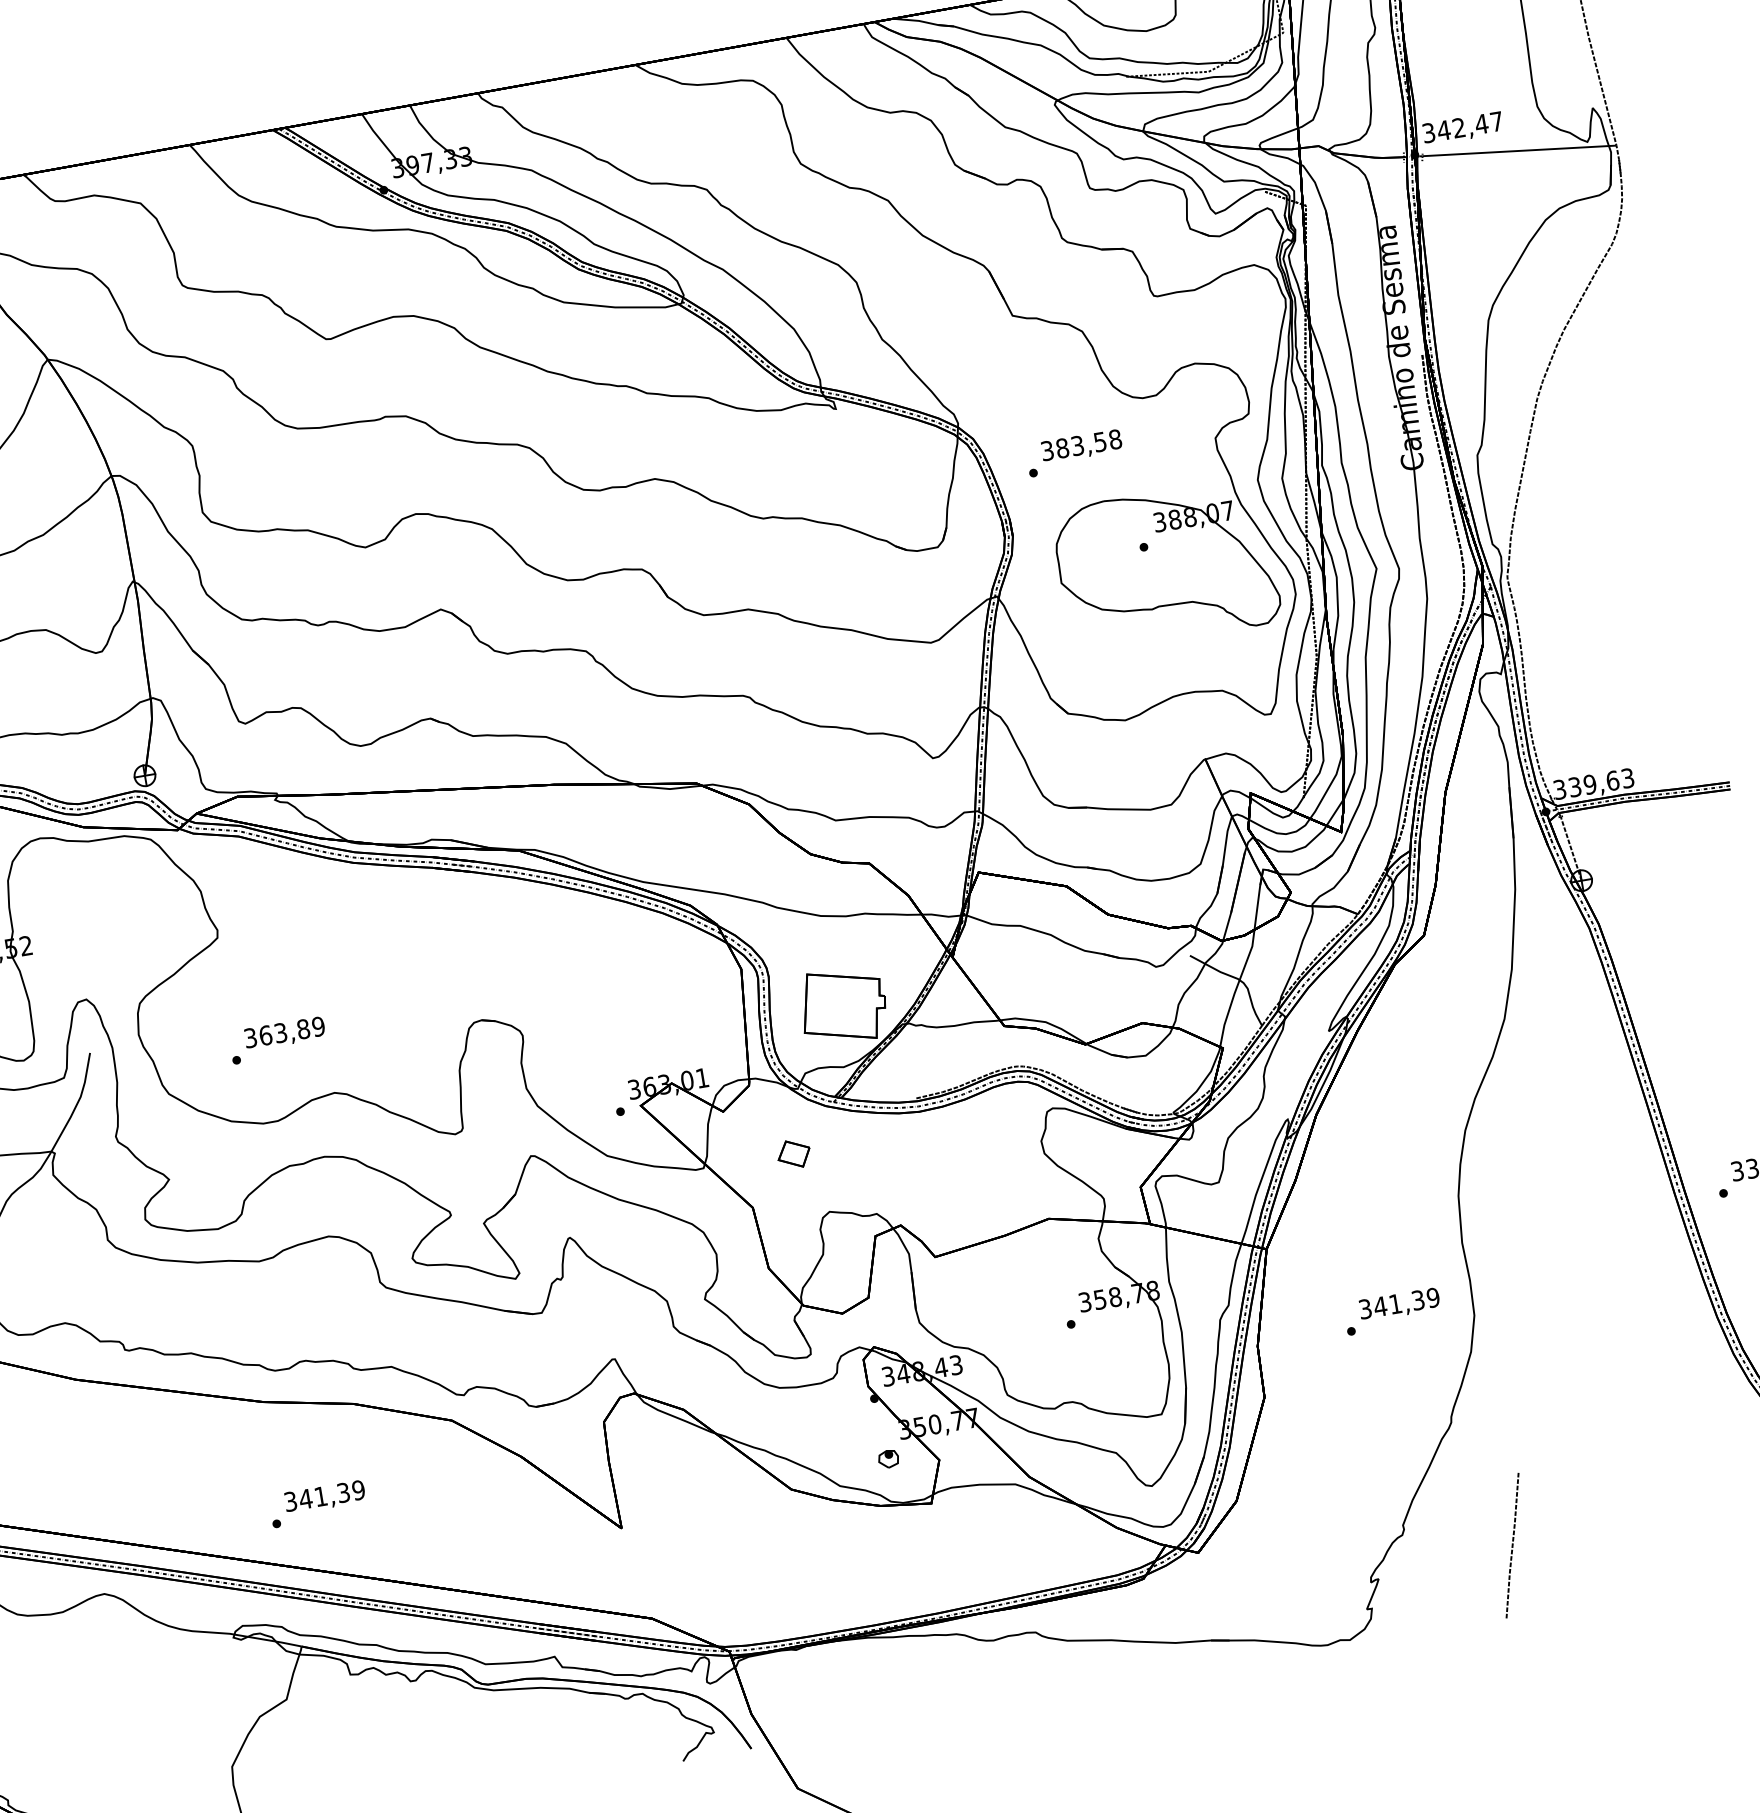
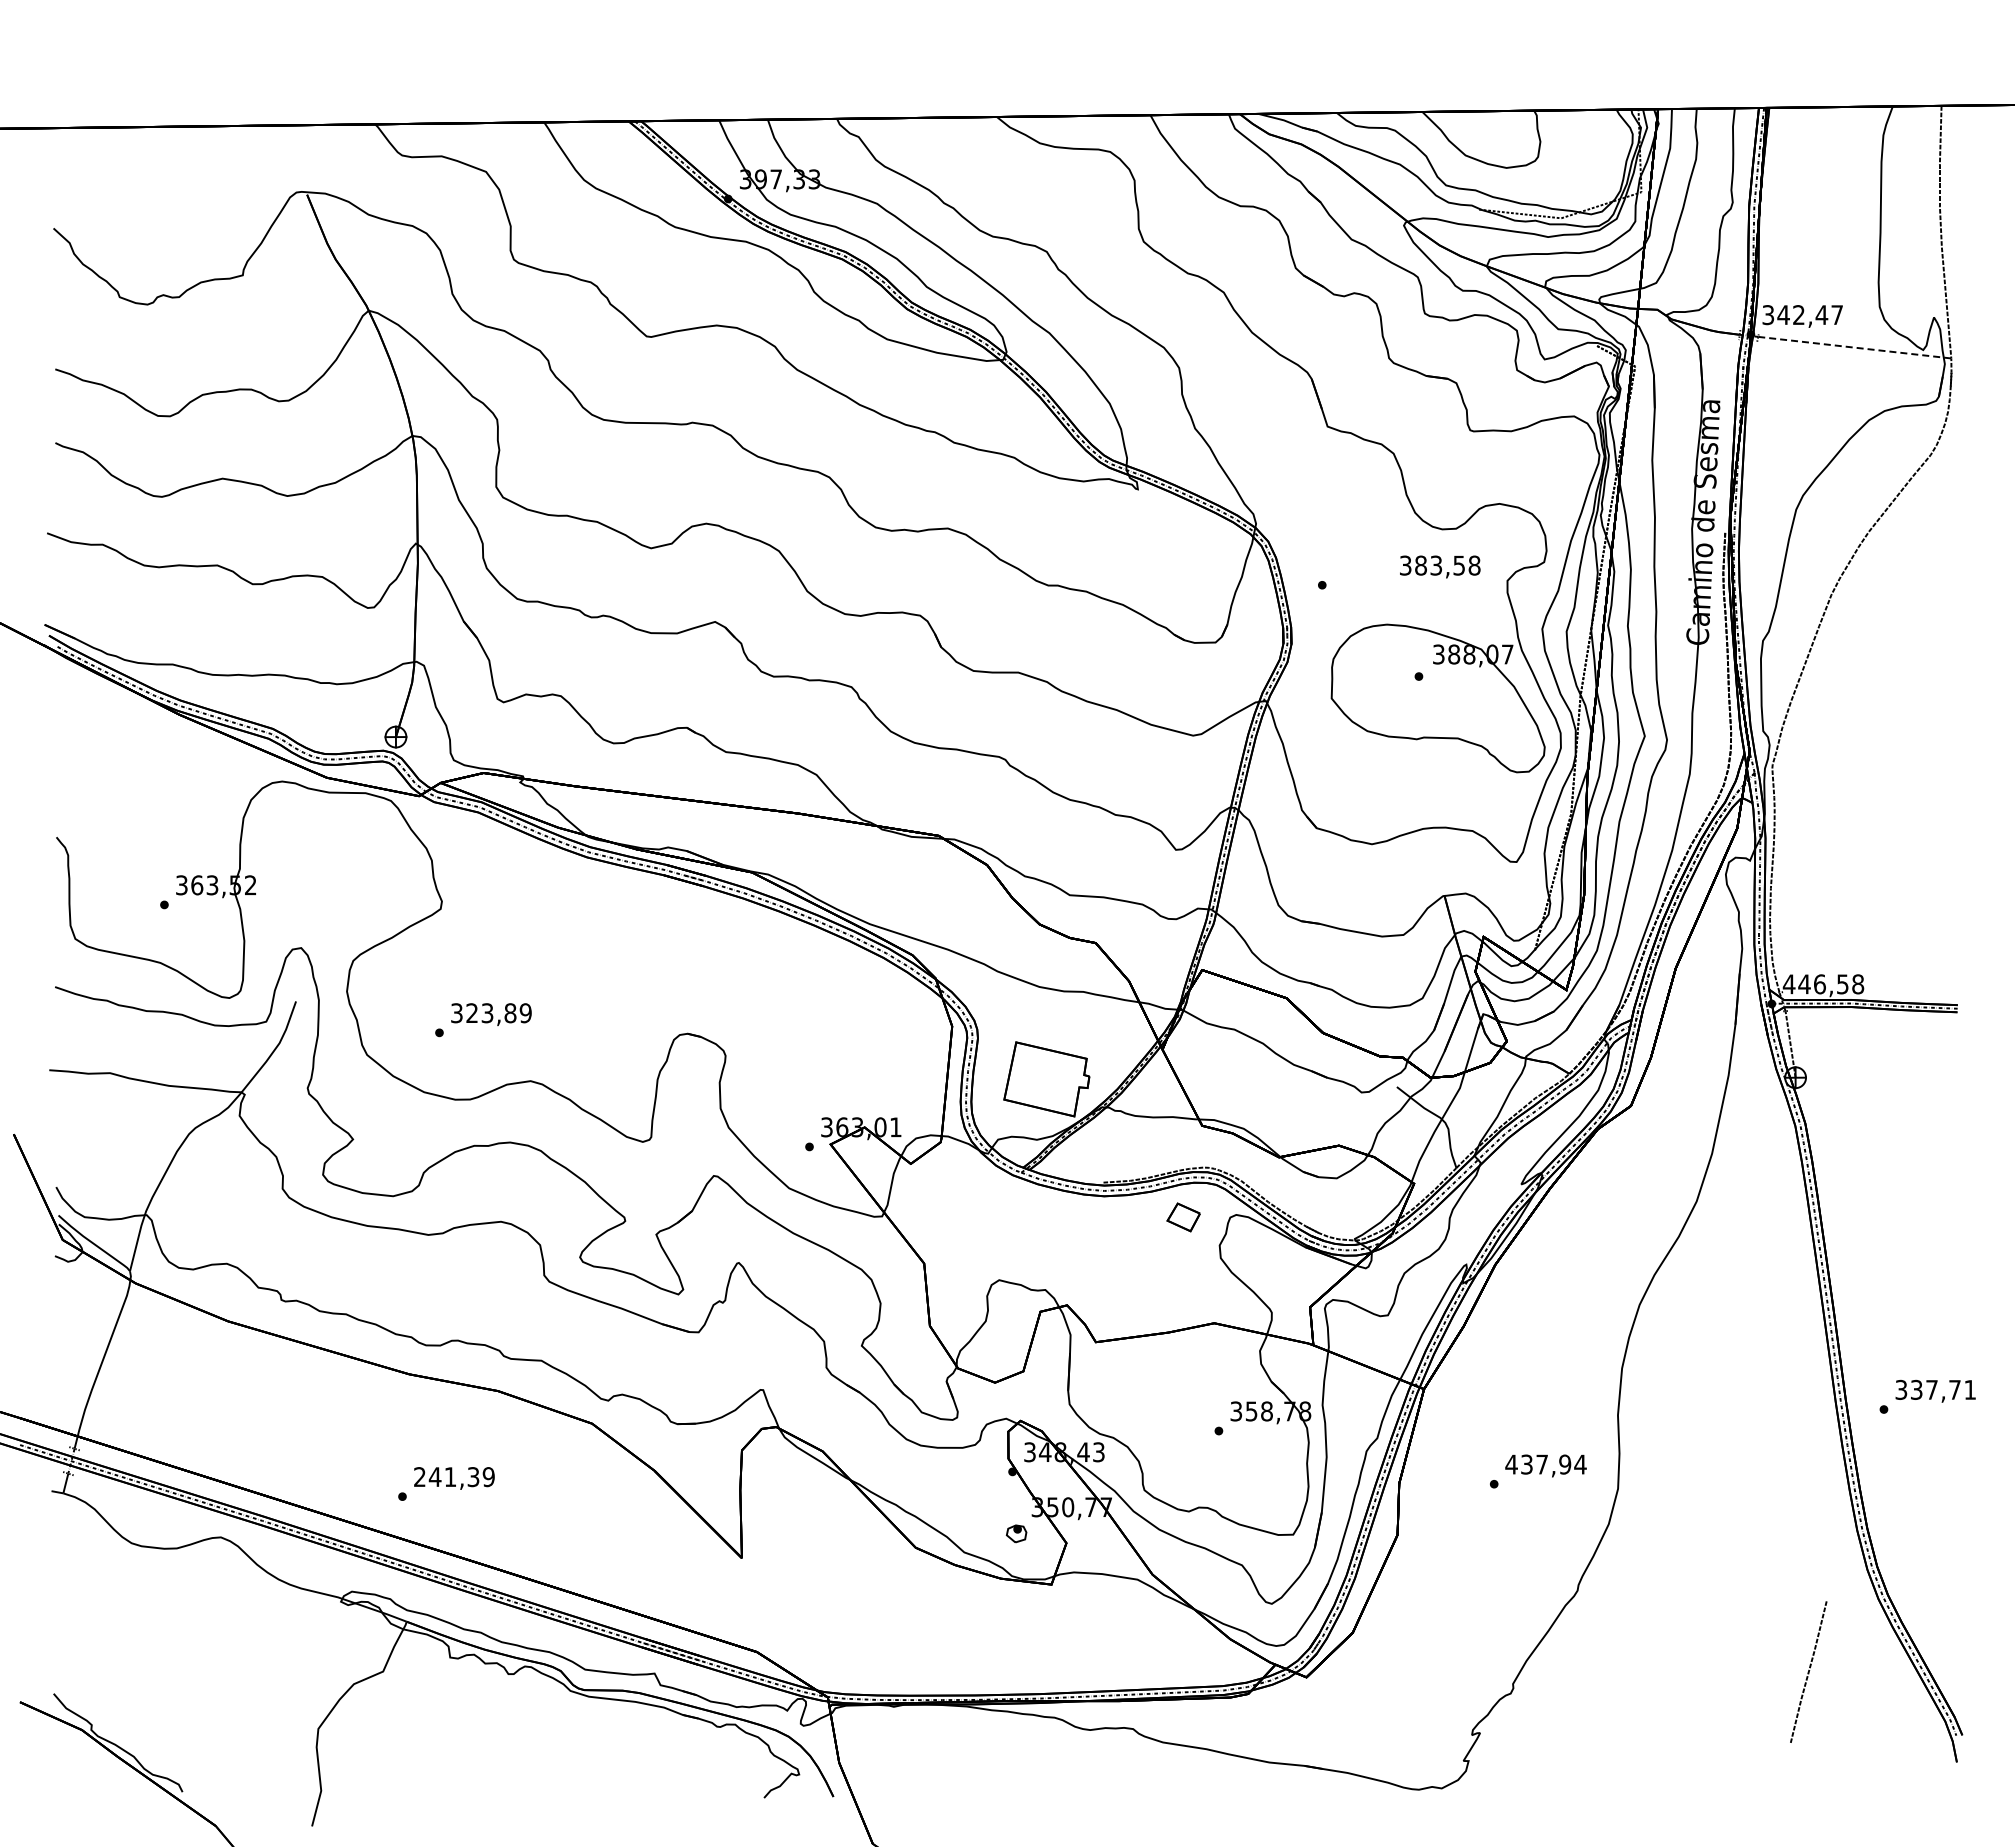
line: (1520, 150) -> (1855, 347), solid -> dashed
text: (1081, 446) -> (1440, 566), moved
text: (1593, 784) -> (1823, 984), 339,63 -> 446,58
text: (266, 1035) -> (472, 1013), 363,89 -> 323,89
part: (793, 1154) -> (1183, 1217), moved
text: (1398, 1303) -> (1545, 1464), 341,39 -> 437,94
text: (290, 1502) -> (419, 1477), 341,39 -> 241,39
line: (1512, 1545) -> (1808, 1671), moved

